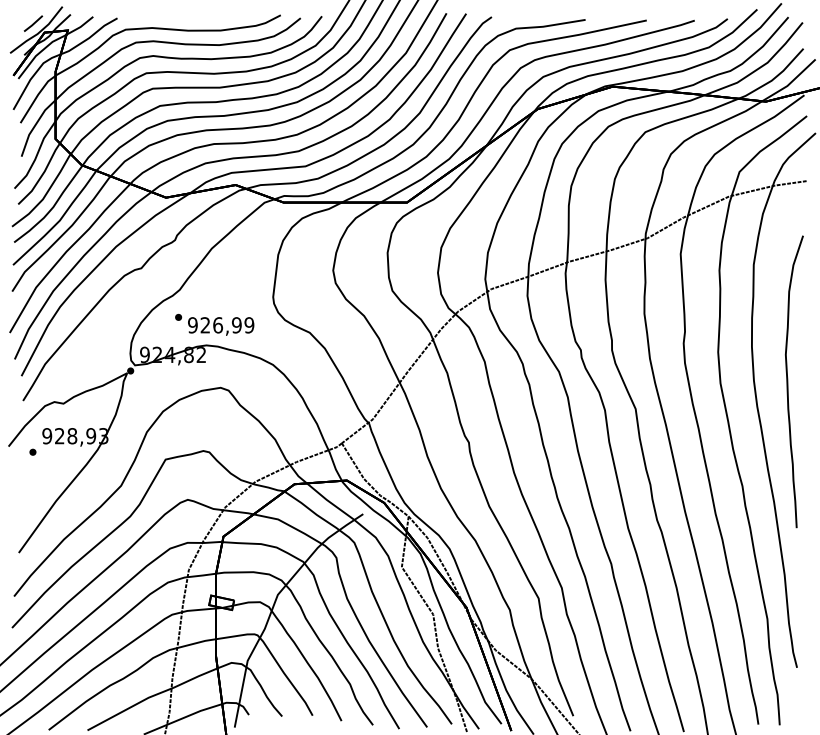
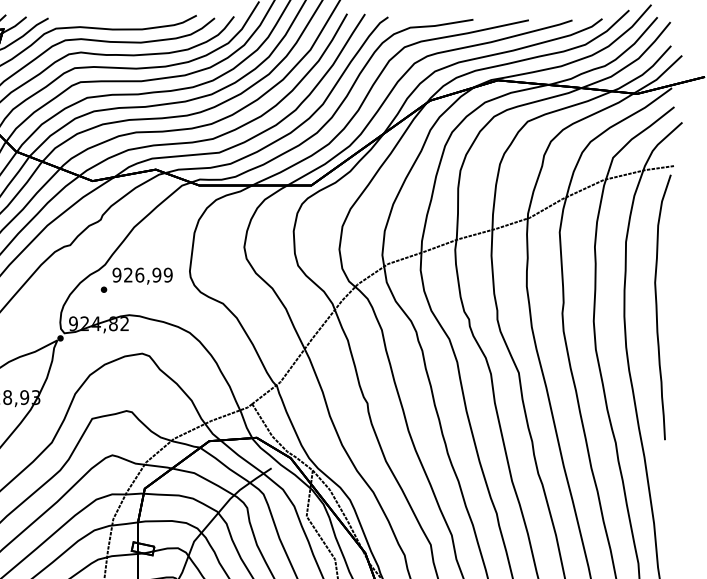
text: (221, 326) -> (142, 276), moved
curve: (788, 381) -> (657, 307), moved

